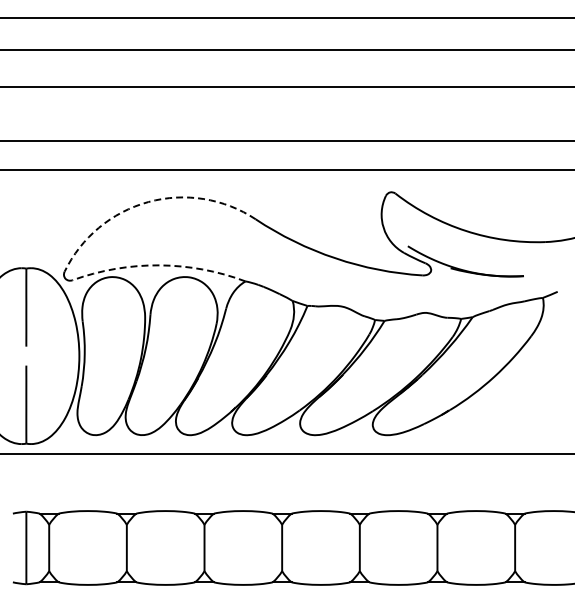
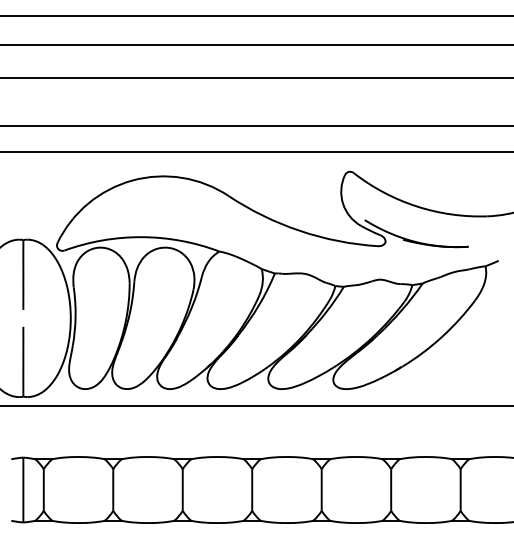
arc: (148, 202) -> (132, 180), dashed -> solid
arc: (159, 265) -> (142, 237), dashed -> solid

